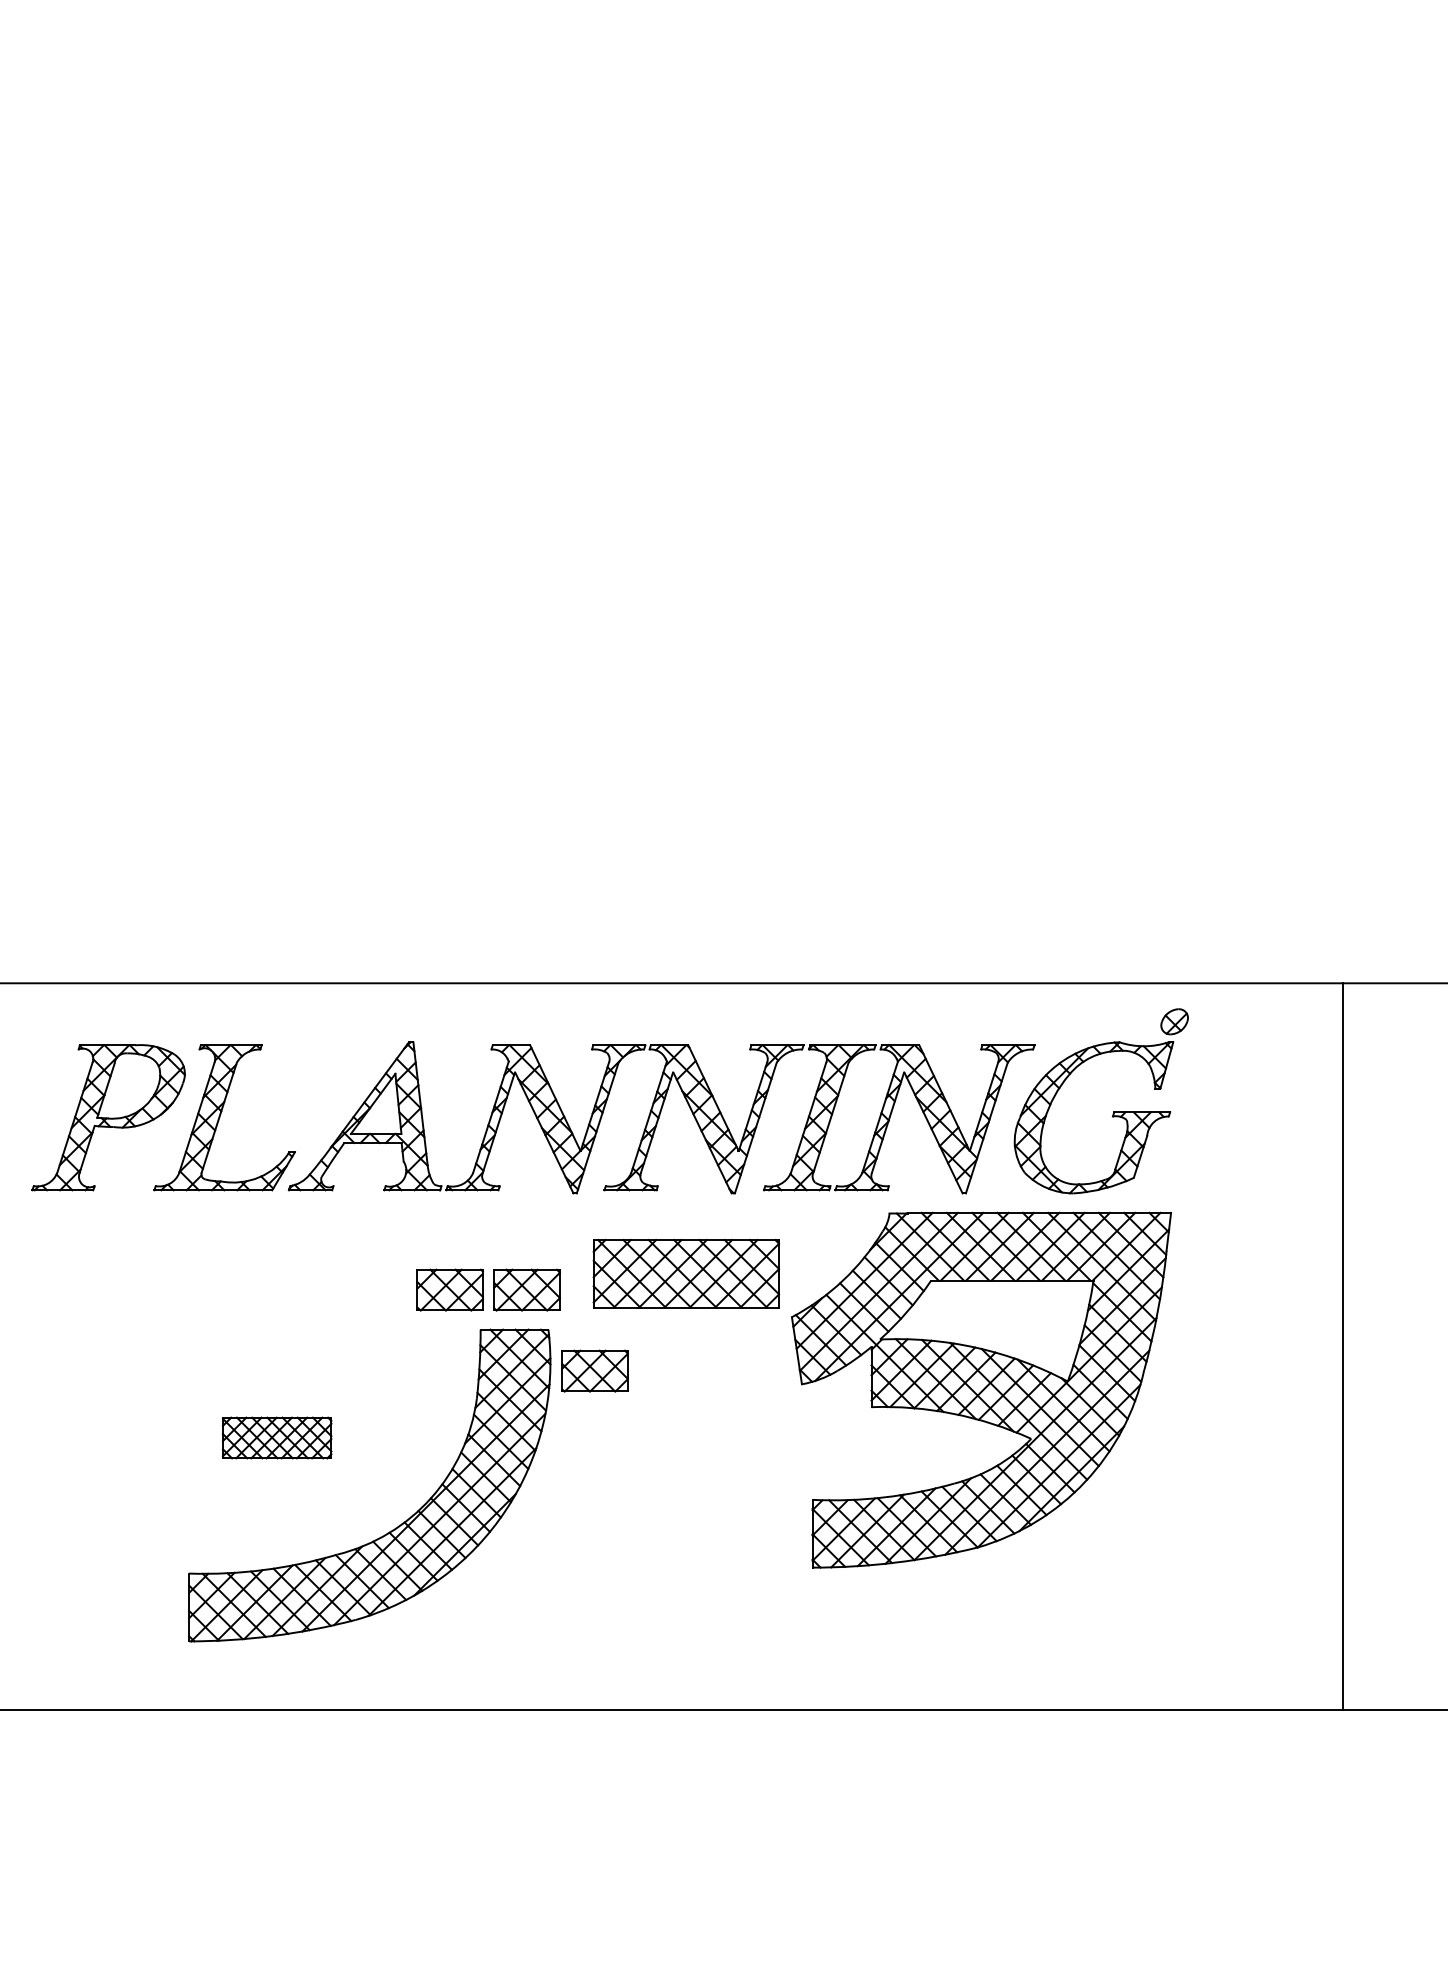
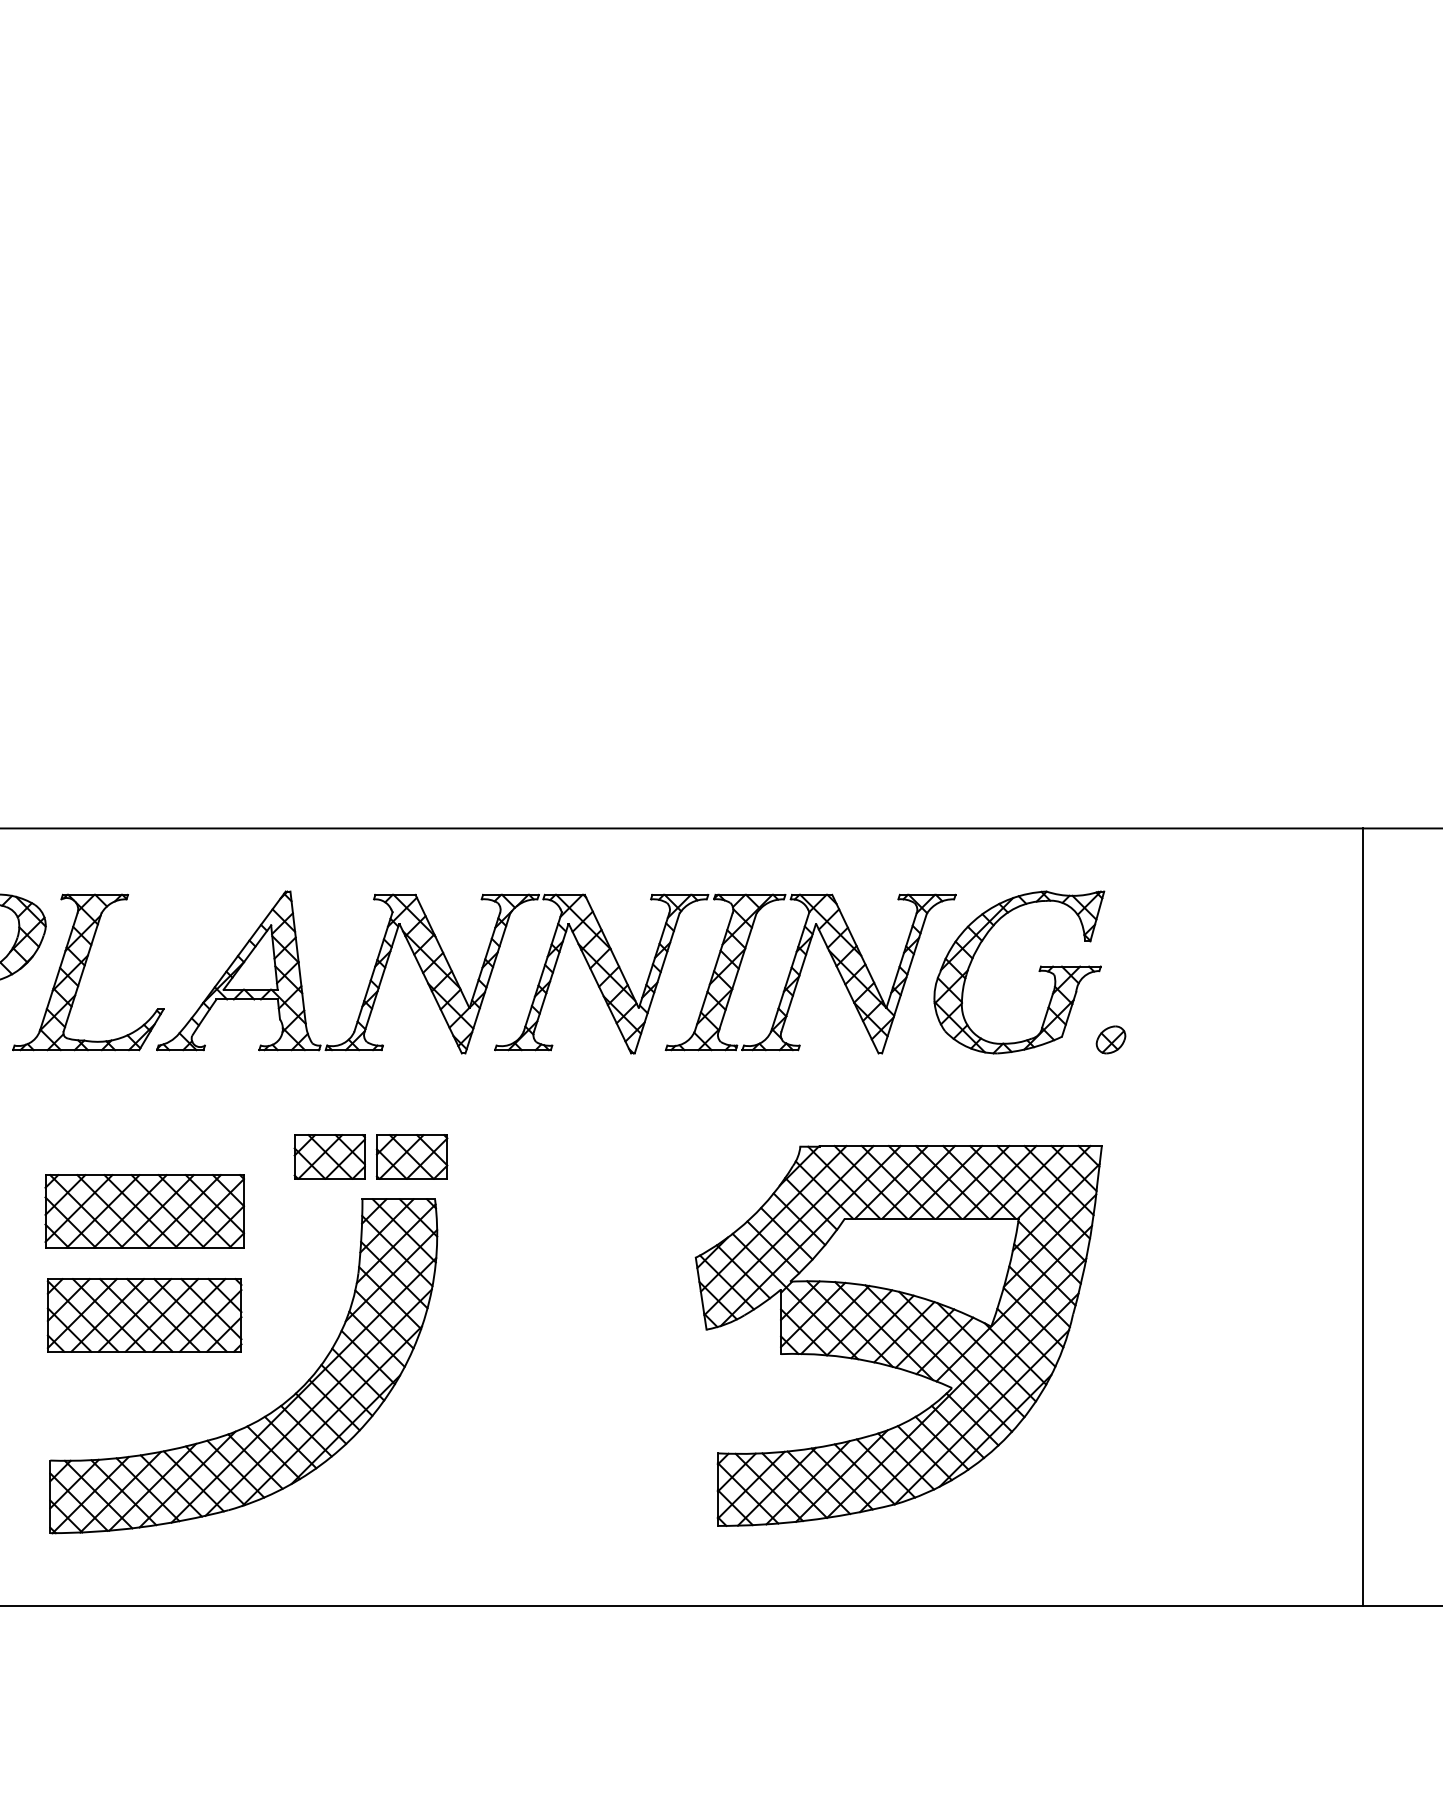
part: (1174, 1021) -> (1110, 1039), moved
part: (686, 1273) -> (144, 1210), moved
line: (1343, 1346) -> (1363, 1217), moved
part: (594, 1370) -> (484, 1243), removed
part: (981, 1389) -> (898, 1335), moved
part: (276, 1437) -> (143, 1314), size x1.67

